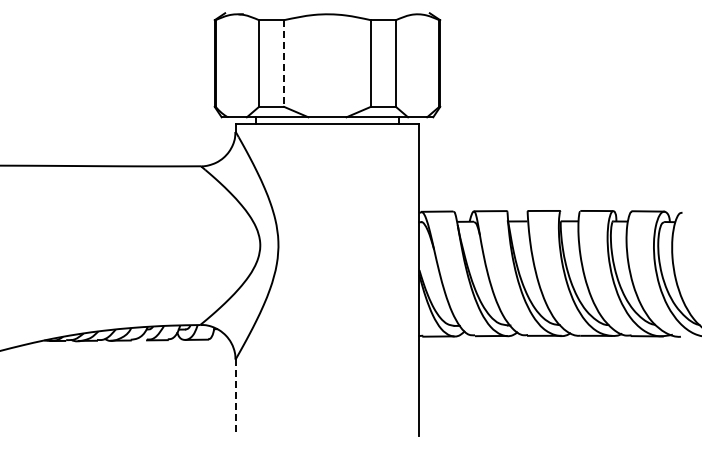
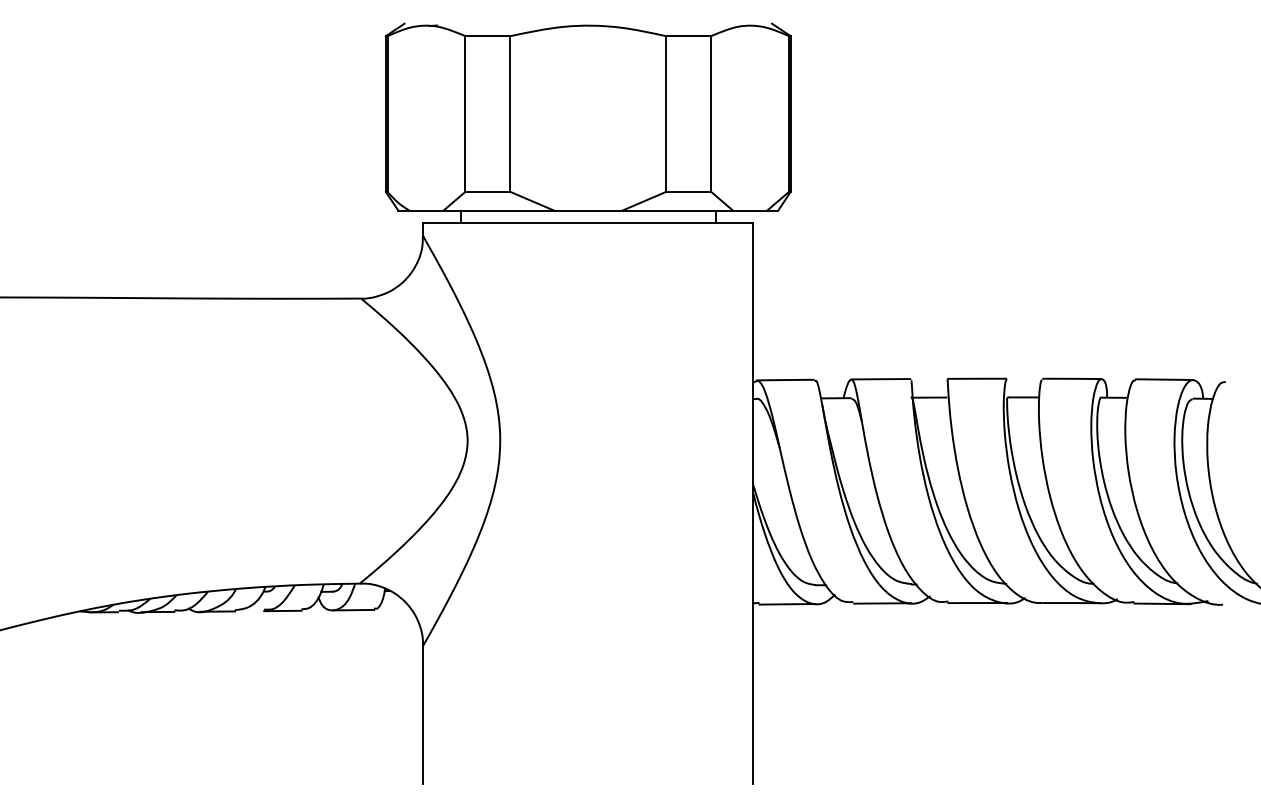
line: (284, 64) -> (511, 115), dashed -> solid
line: (235, 397) -> (423, 713), dashed -> solid

